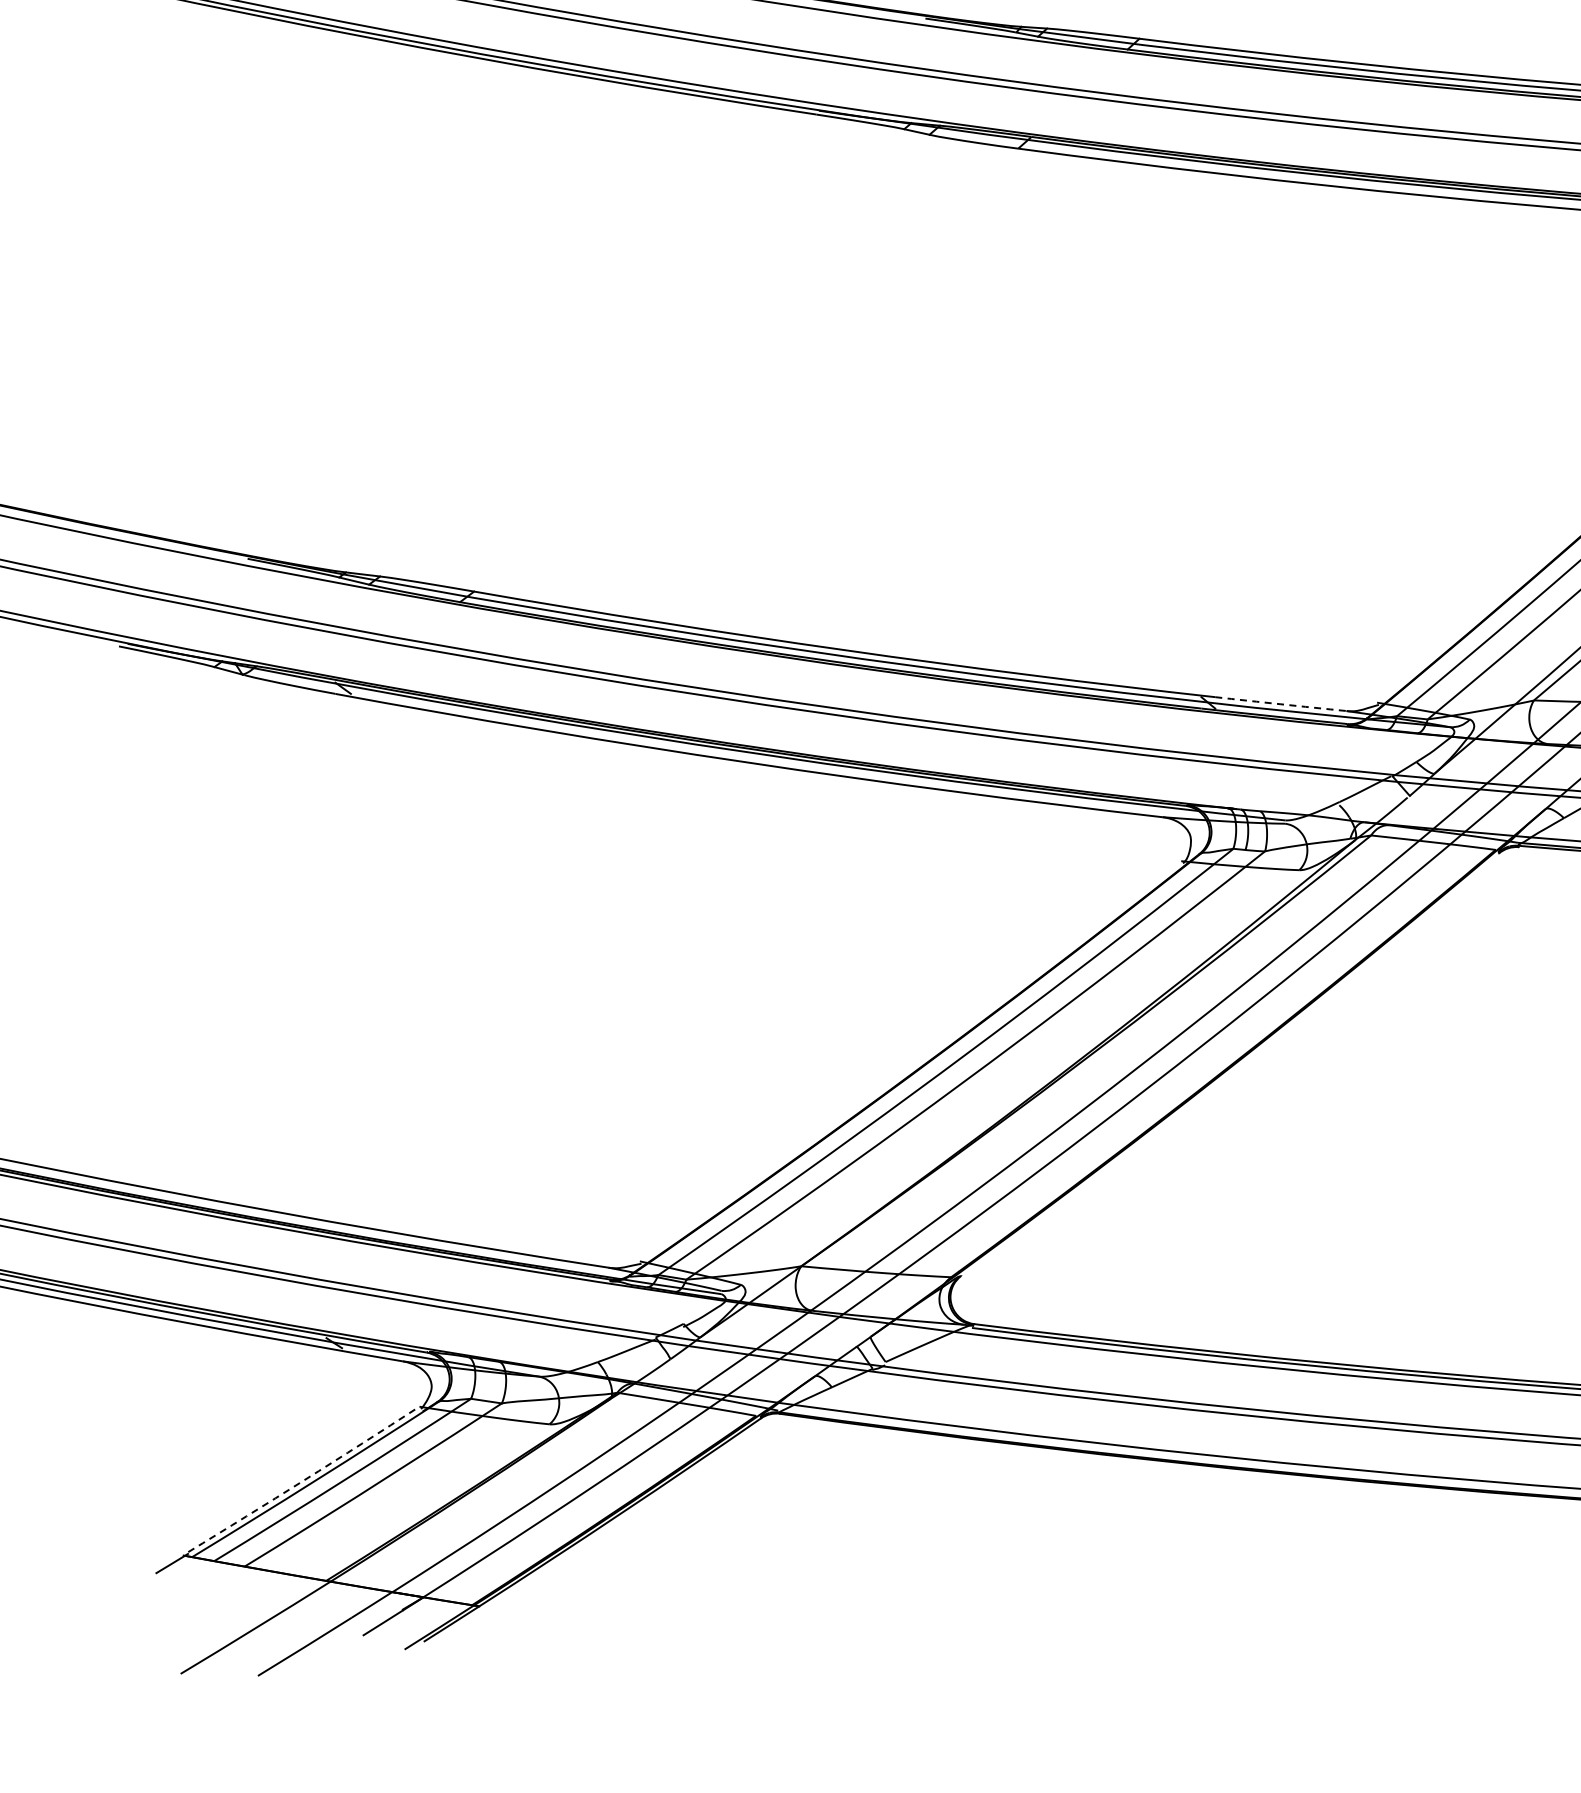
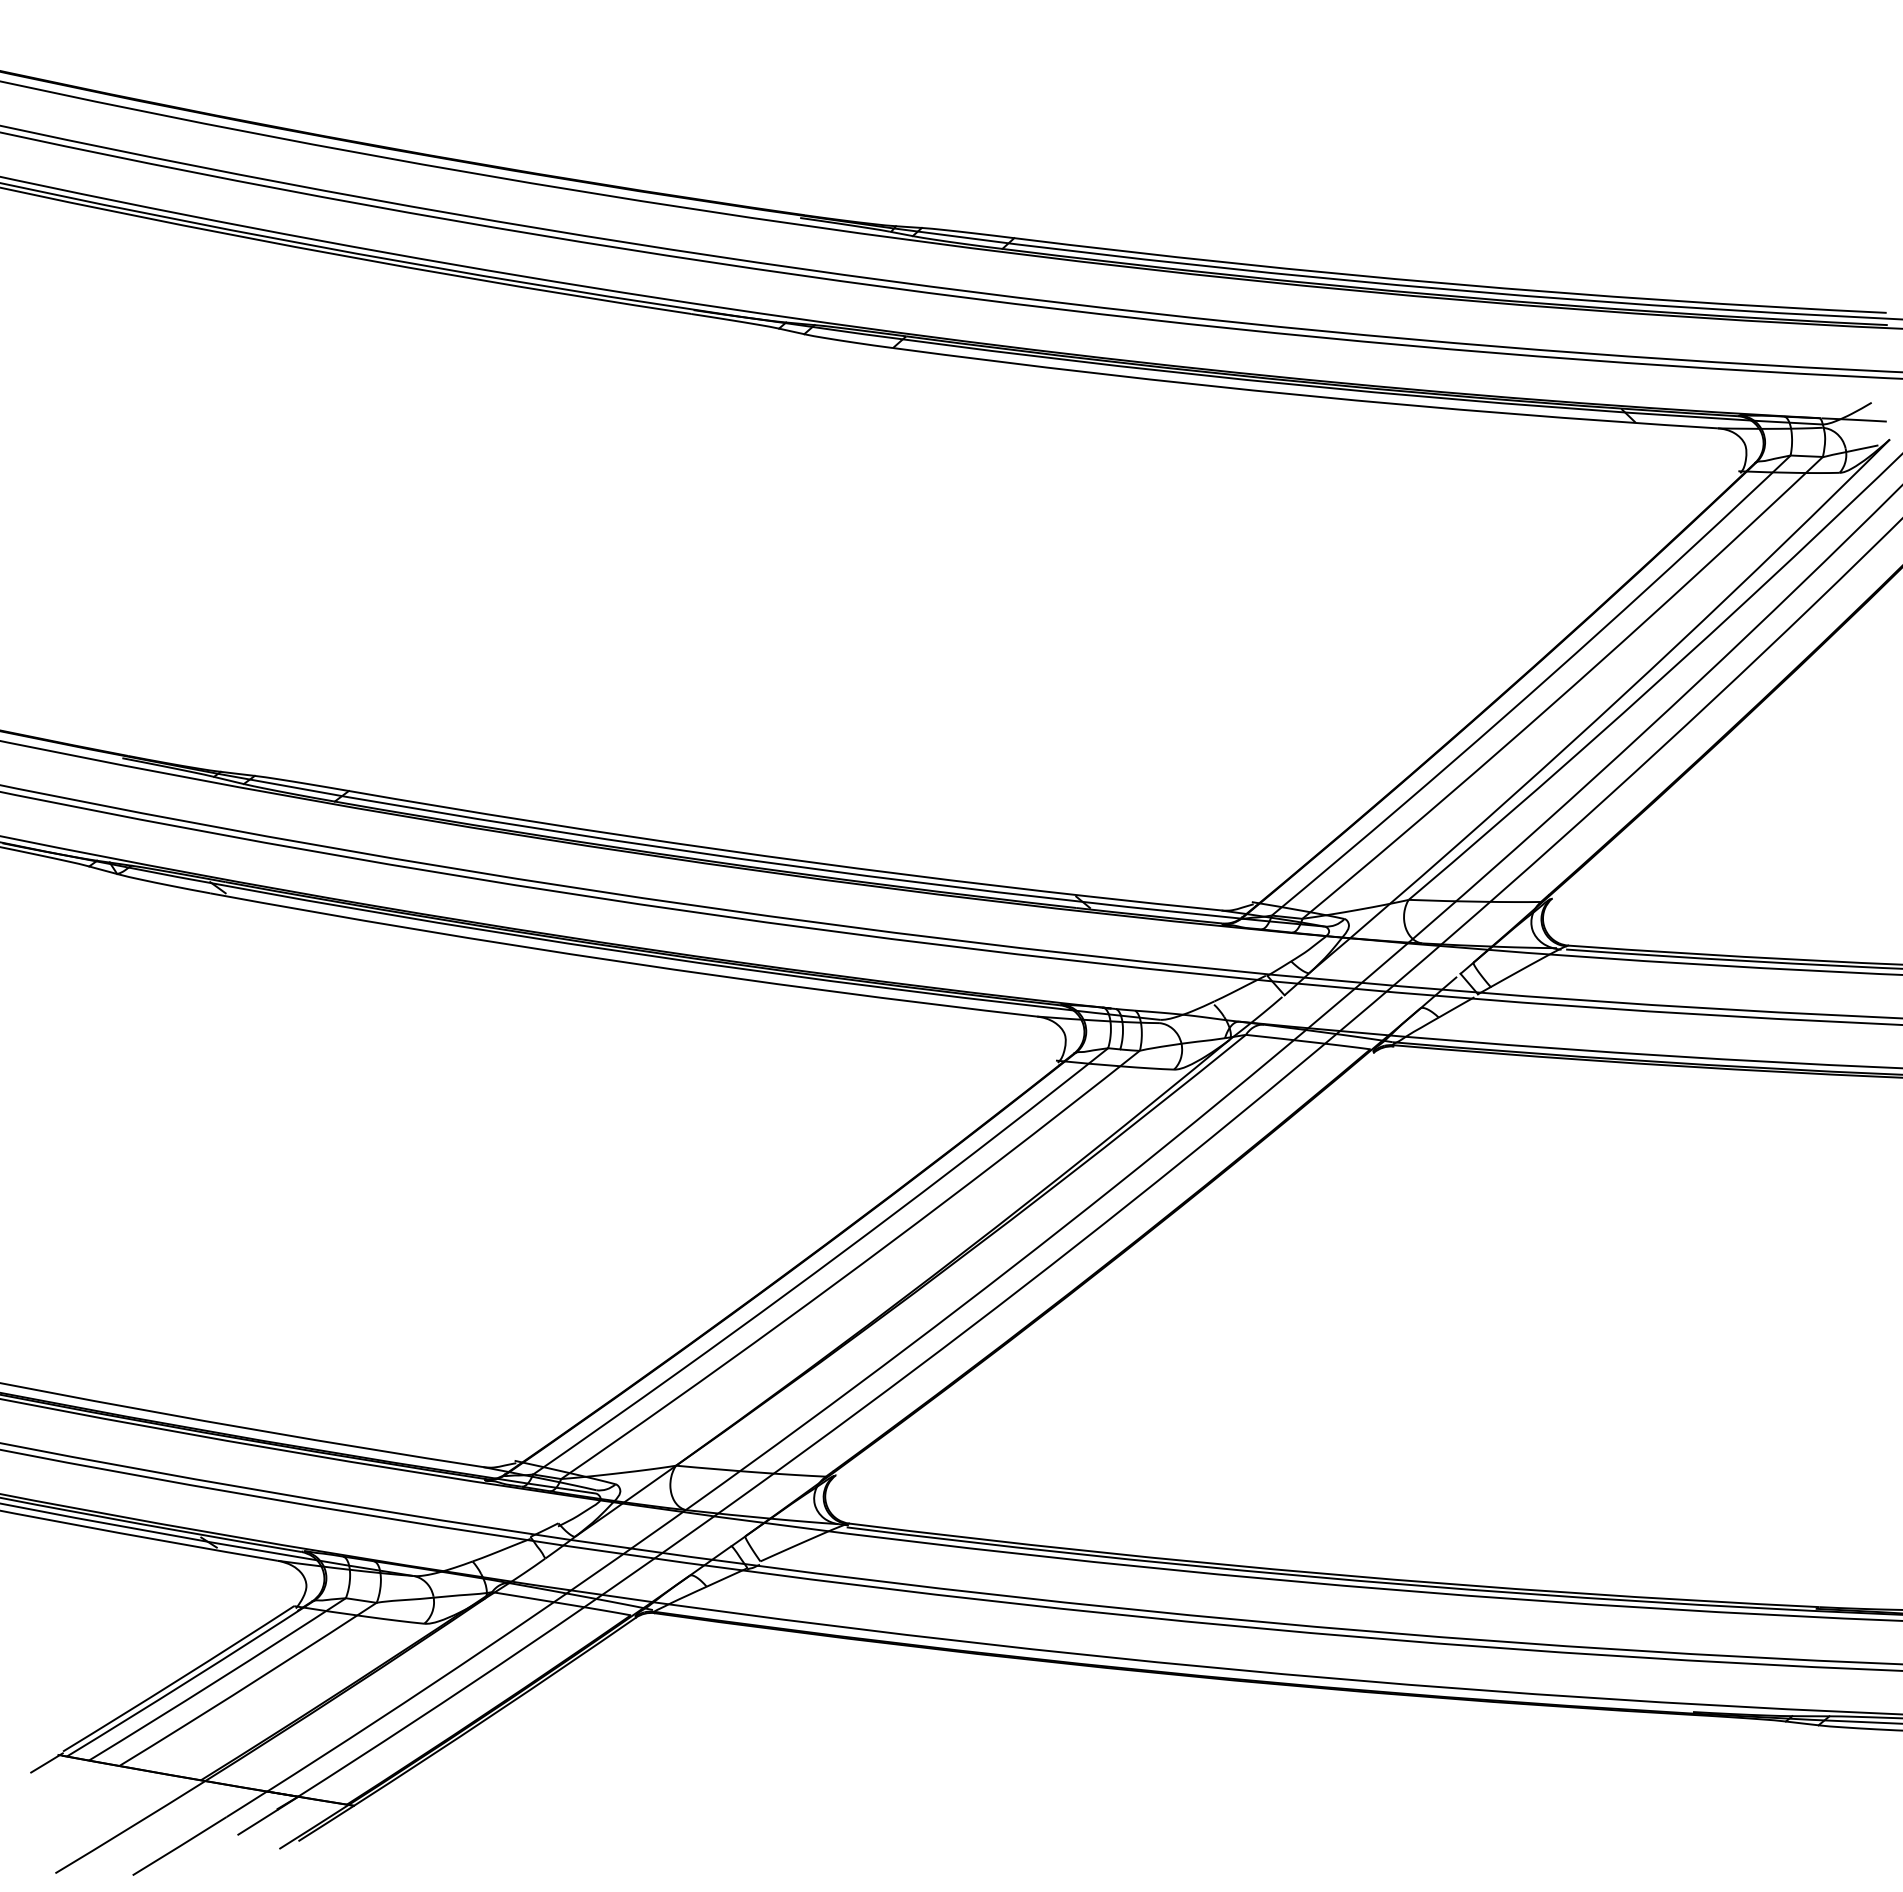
arc: (1280, 704) -> (1155, 903), dashed -> solid
arc: (304, 1480) -> (179, 1679), dashed -> solid

